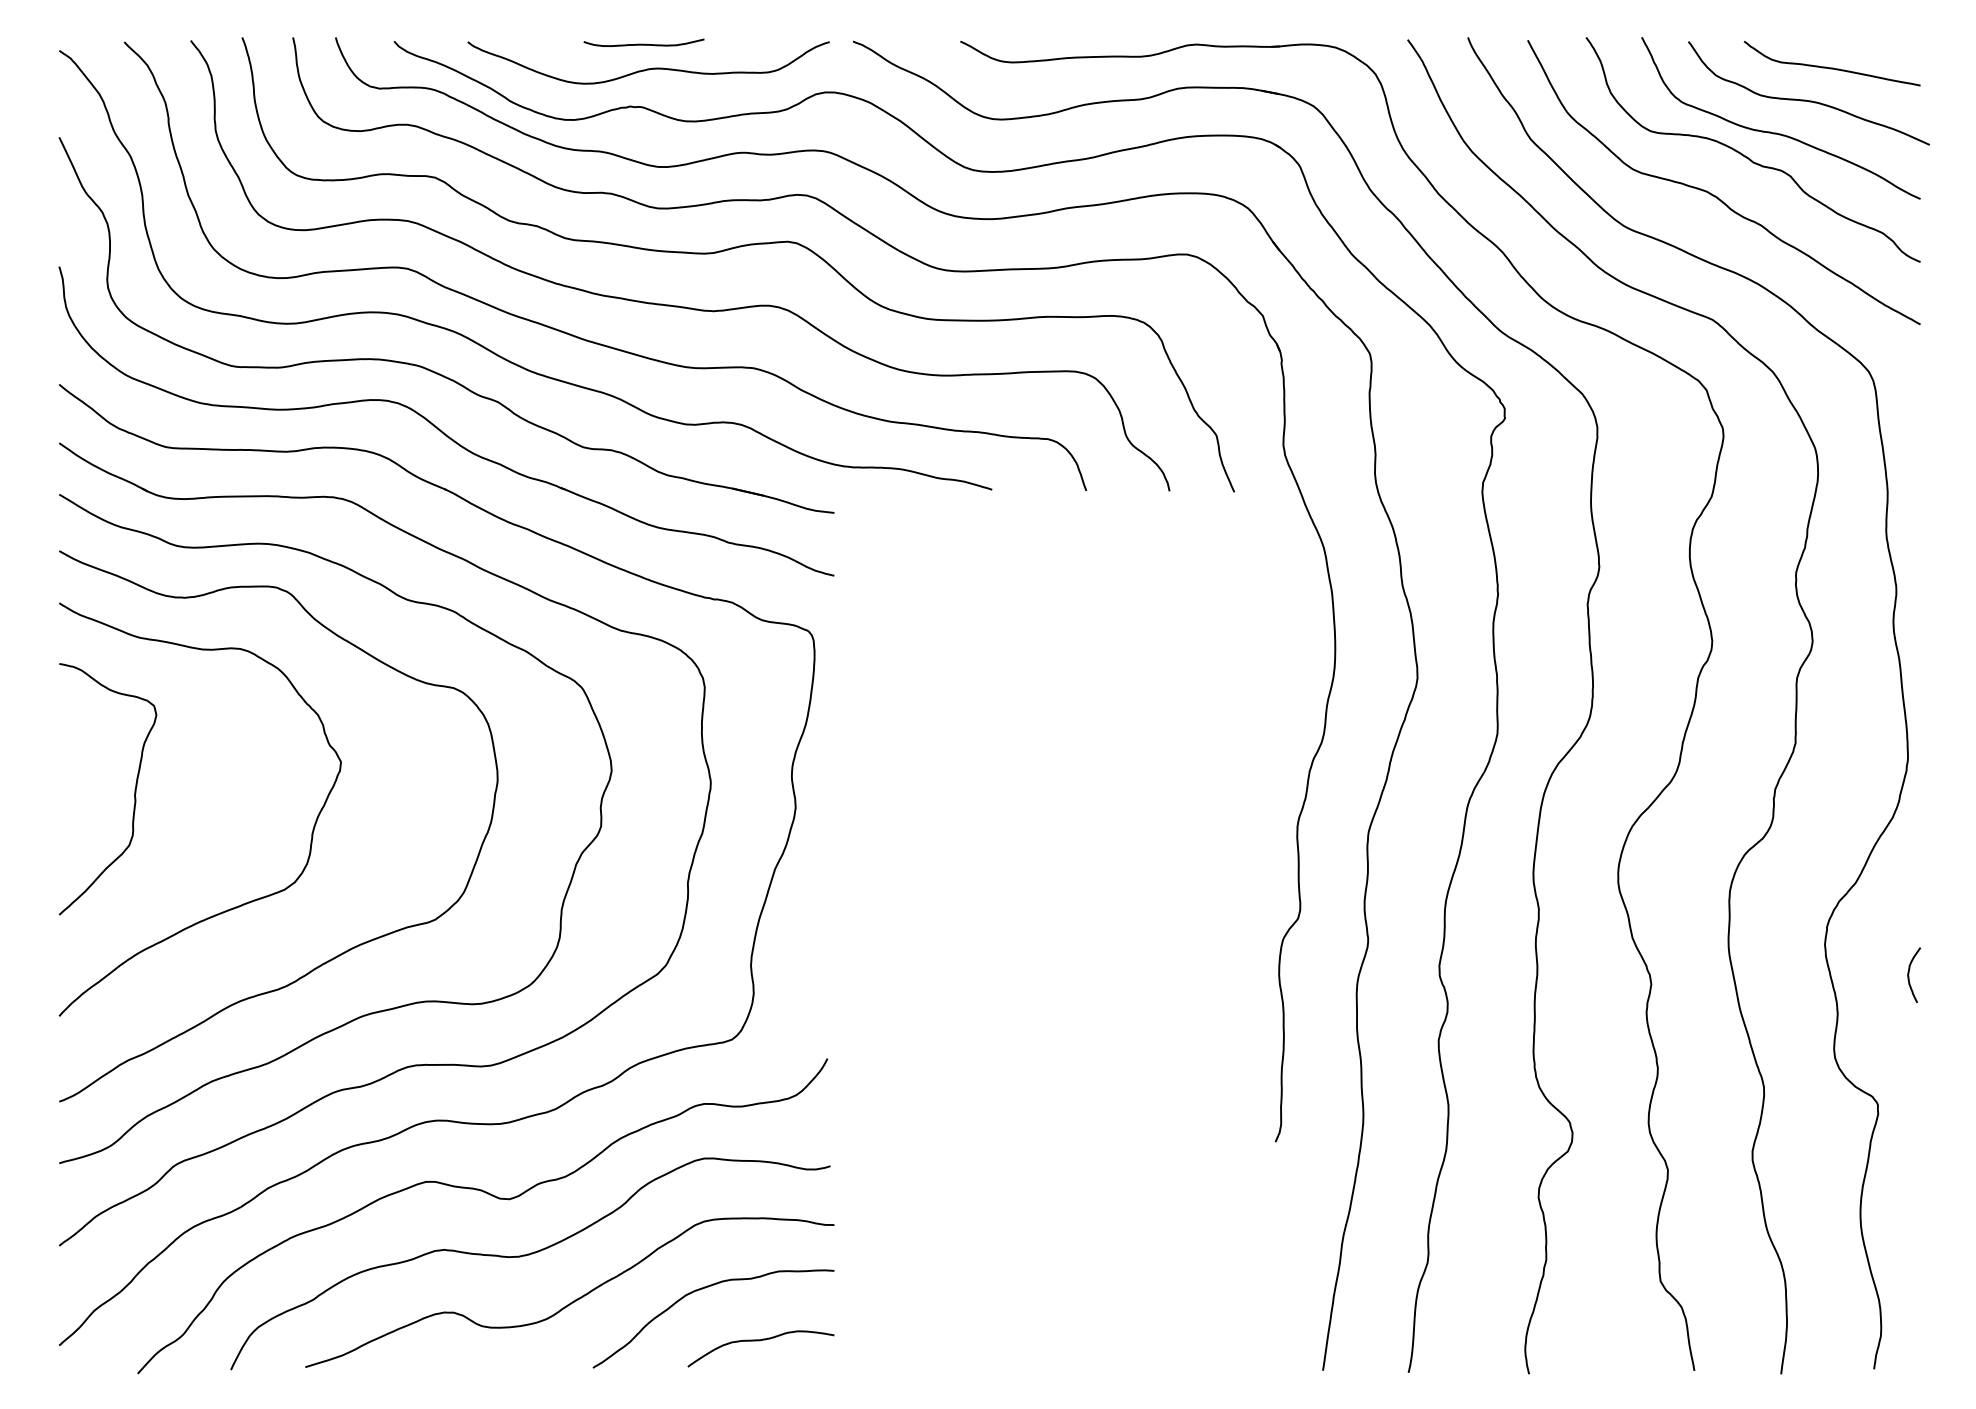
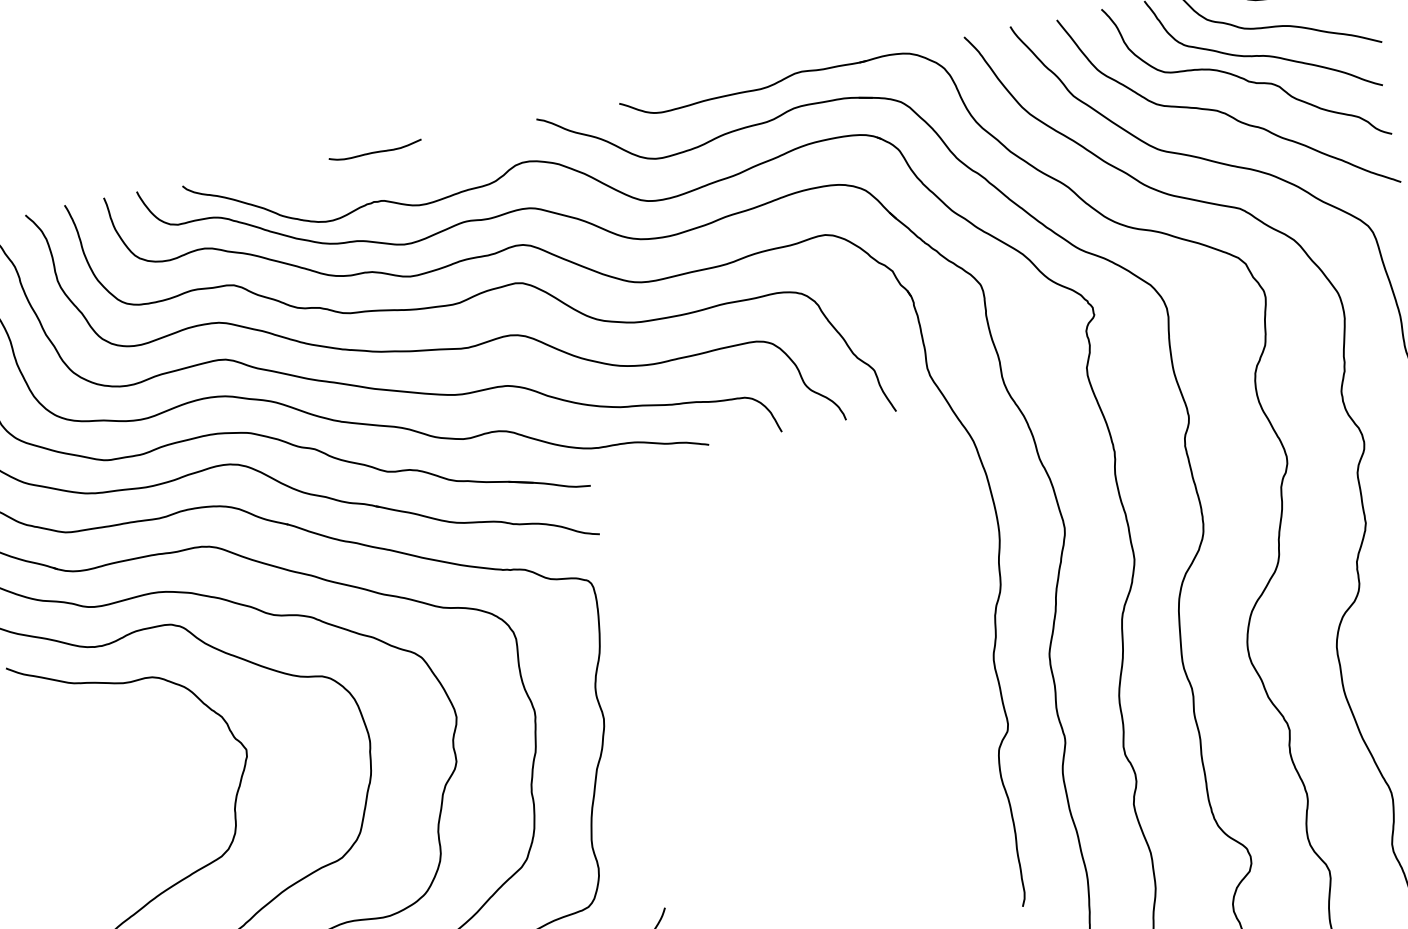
curve: (648, 68) -> (382, 170), removed
curve: (134, 789) -> (91, 801), removed

